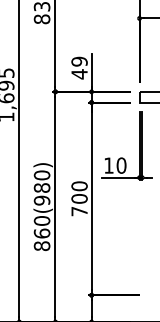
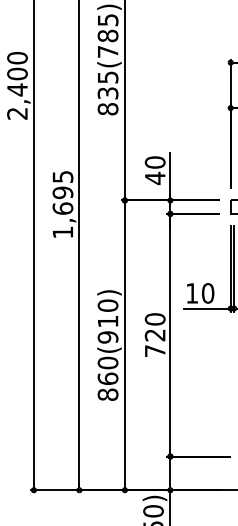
text: (79, 61) -> (155, 162), 49 -> 40
text: (41, 187) -> (107, 321), 860(980) -> 860(910)
text: (78, 199) -> (154, 335), 700 -> 720

